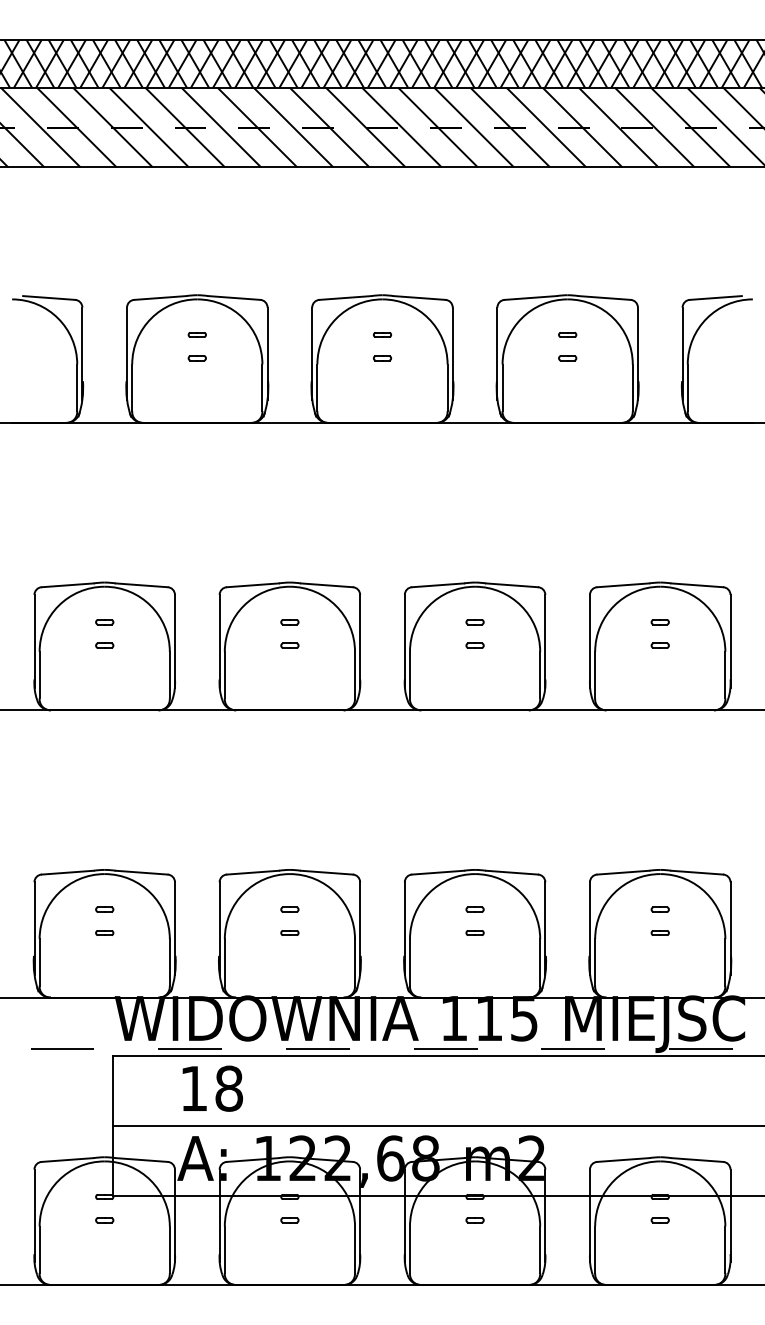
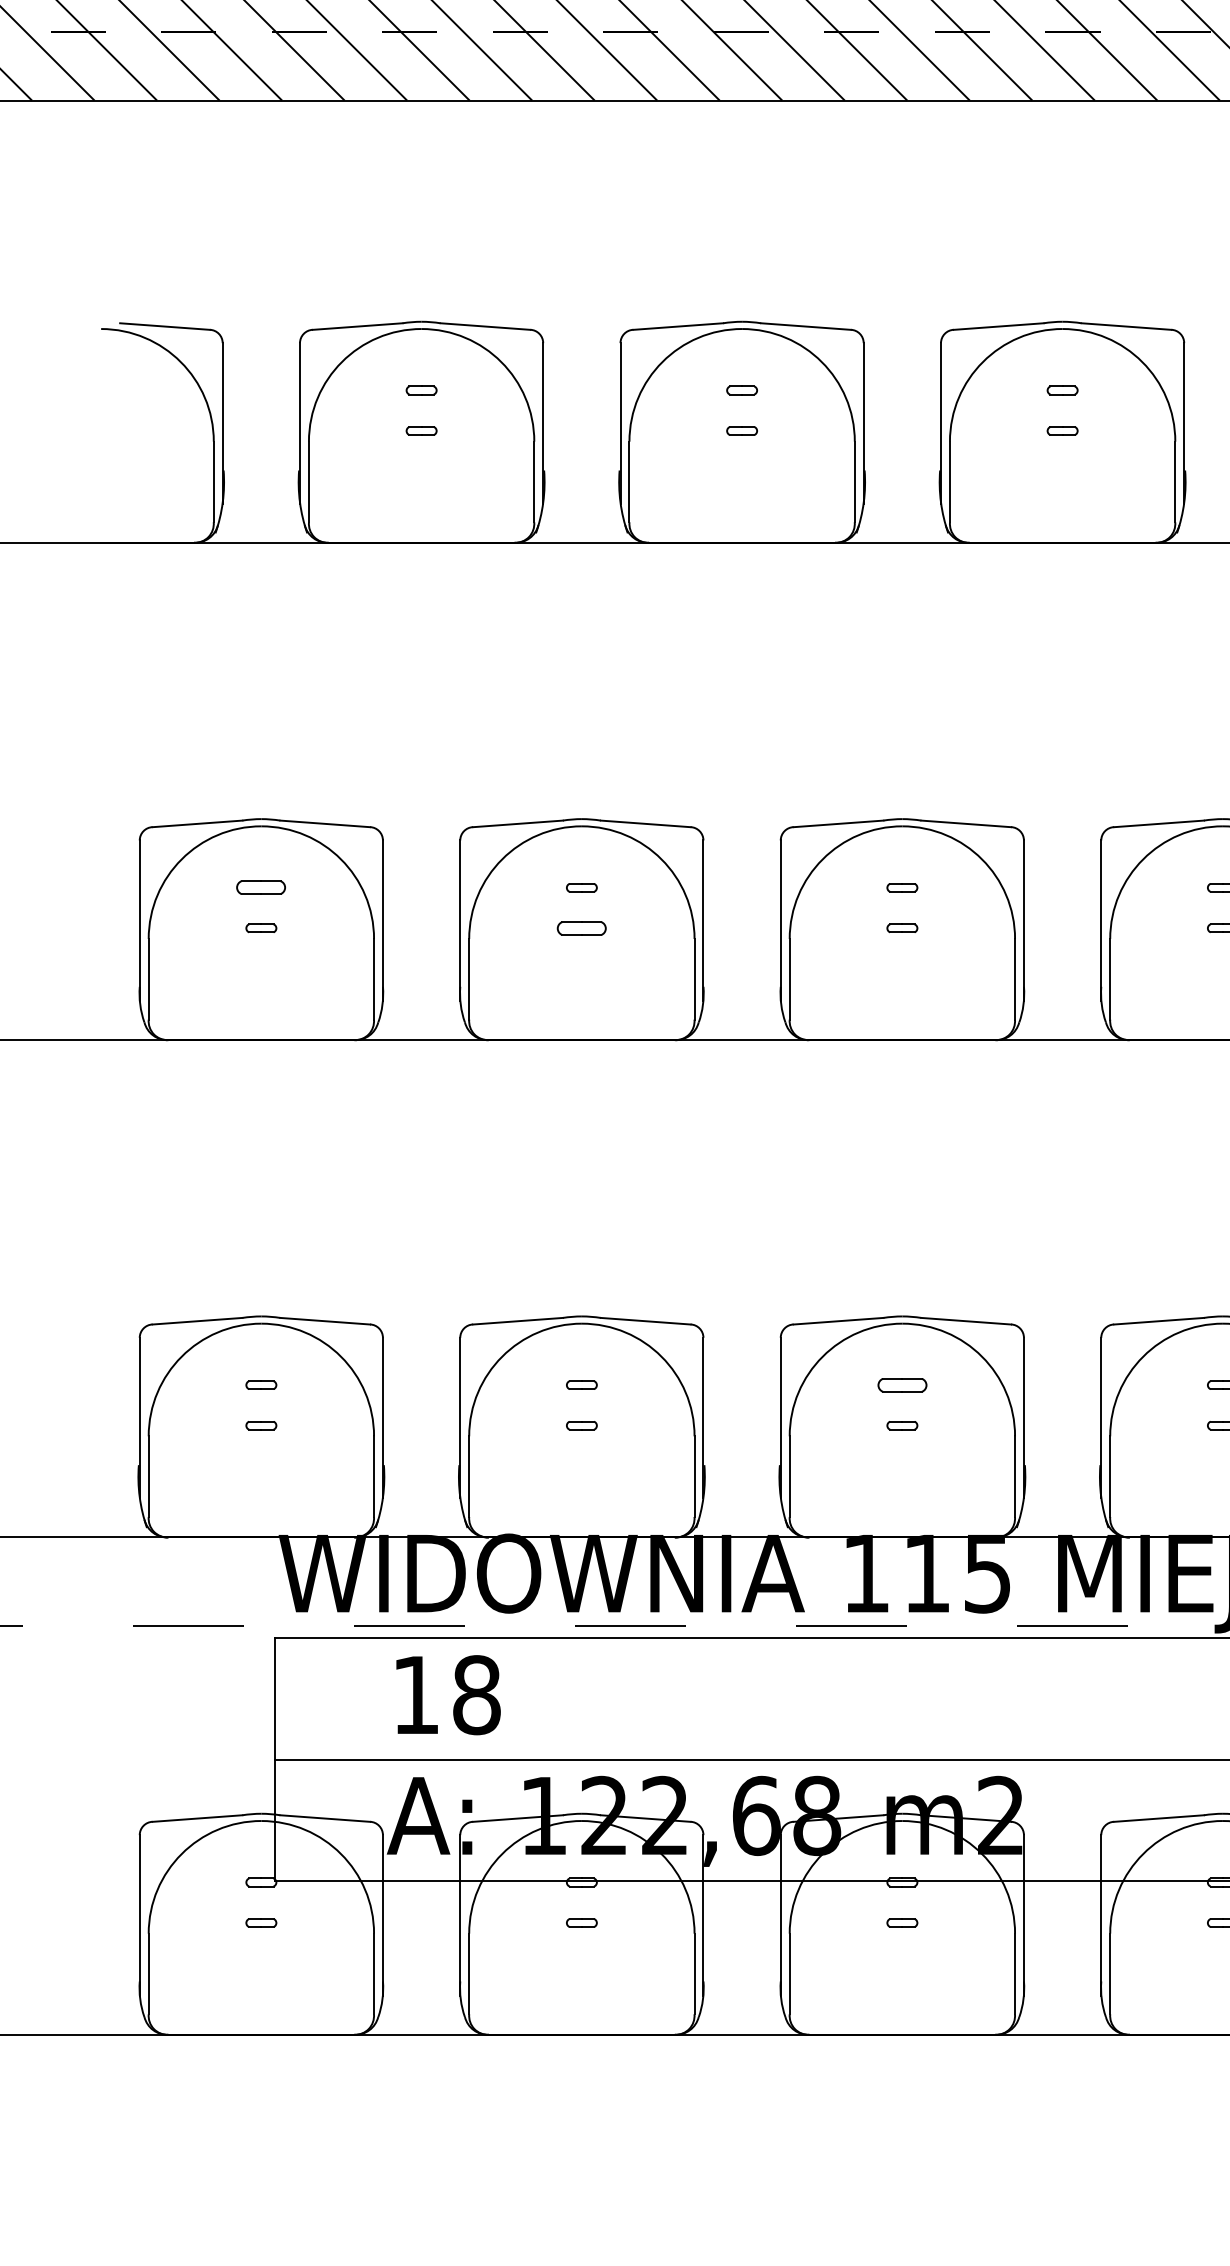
part: (104, 622) -> (260, 888), size x1.6
part: (289, 645) -> (581, 928), size x1.6
part: (474, 909) -> (901, 1384), size x1.6

